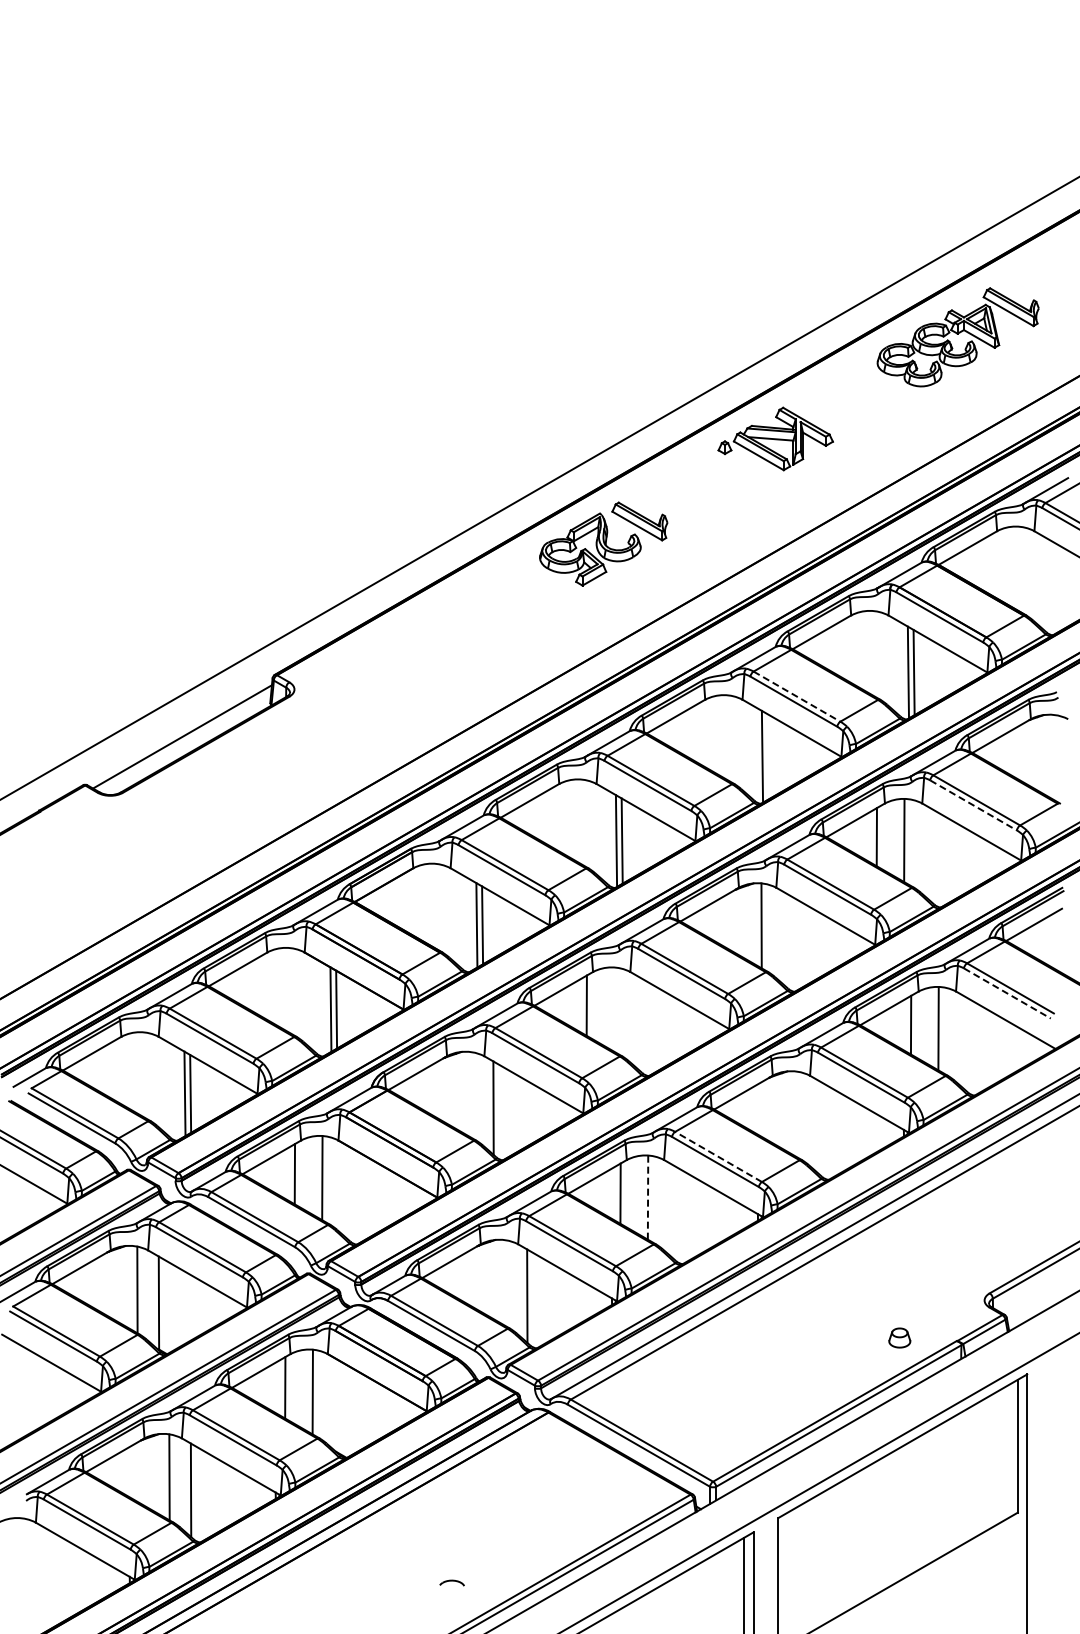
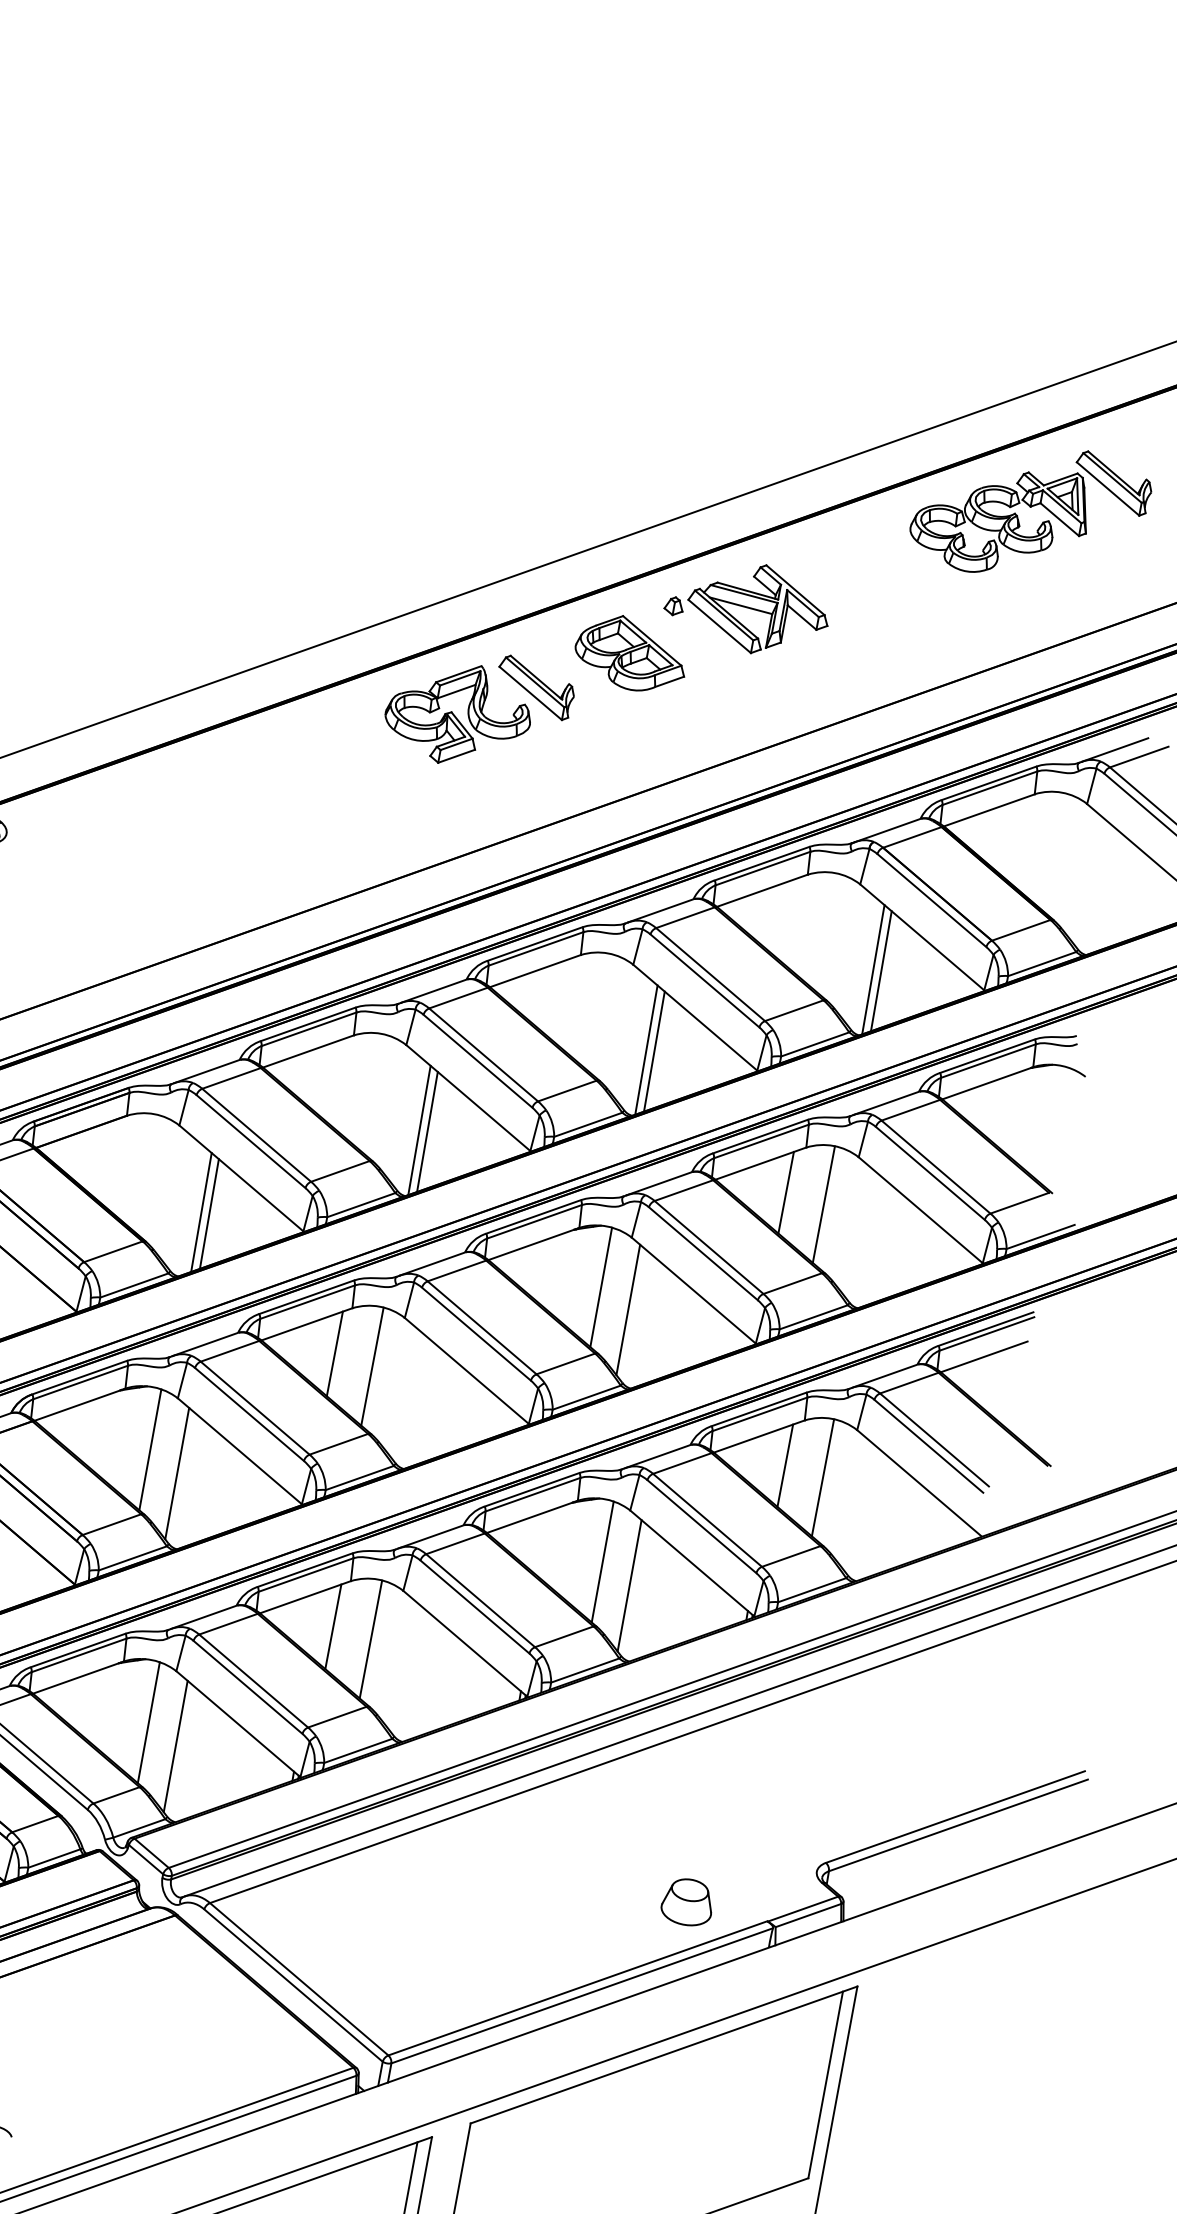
part: (701, 485) -> (631, 653), added
line: (797, 696) -> (711, 974), dashed -> solid
line: (767, 756) -> (653, 1050), added
line: (974, 805) -> (931, 1173), dashed -> solid
line: (782, 937) -> (627, 1309), added
line: (1007, 993) -> (928, 1446), dashed -> solid
line: (614, 1009) -> (372, 1366), added
line: (471, 1095) -> (149, 1450), added
line: (797, 1114) -> (602, 1561), added
line: (819, 1127) -> (630, 1585), added
line: (718, 1156) -> (480, 1600), dashed -> solid
line: (648, 1197) -> (371, 1639), dashed -> solid
line: (505, 1283) -> (148, 1723), added
part: (899, 1337) -> (687, 1901), size x1.67

